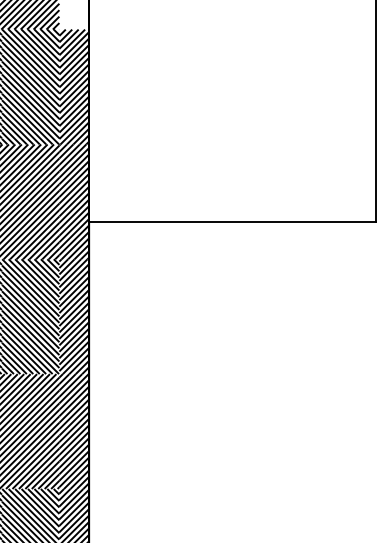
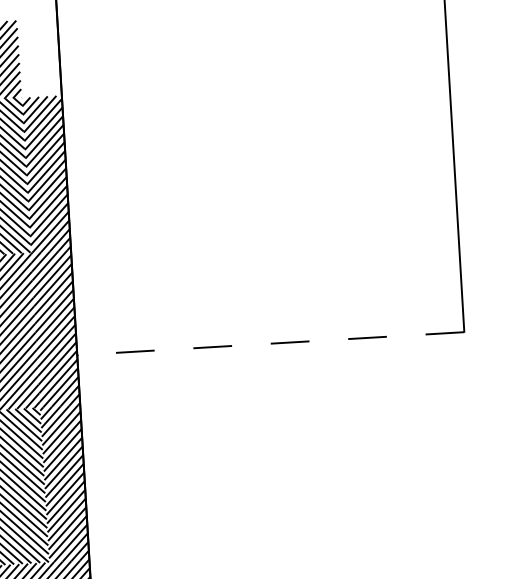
line: (232, 222) -> (270, 344), solid -> dashed

